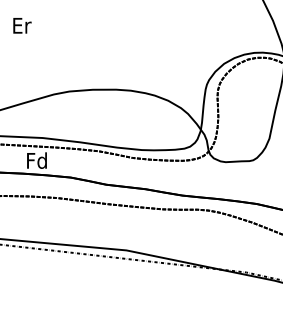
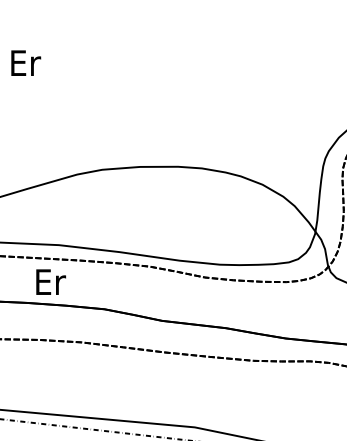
text: (36, 160) -> (48, 281), Fd -> Er

